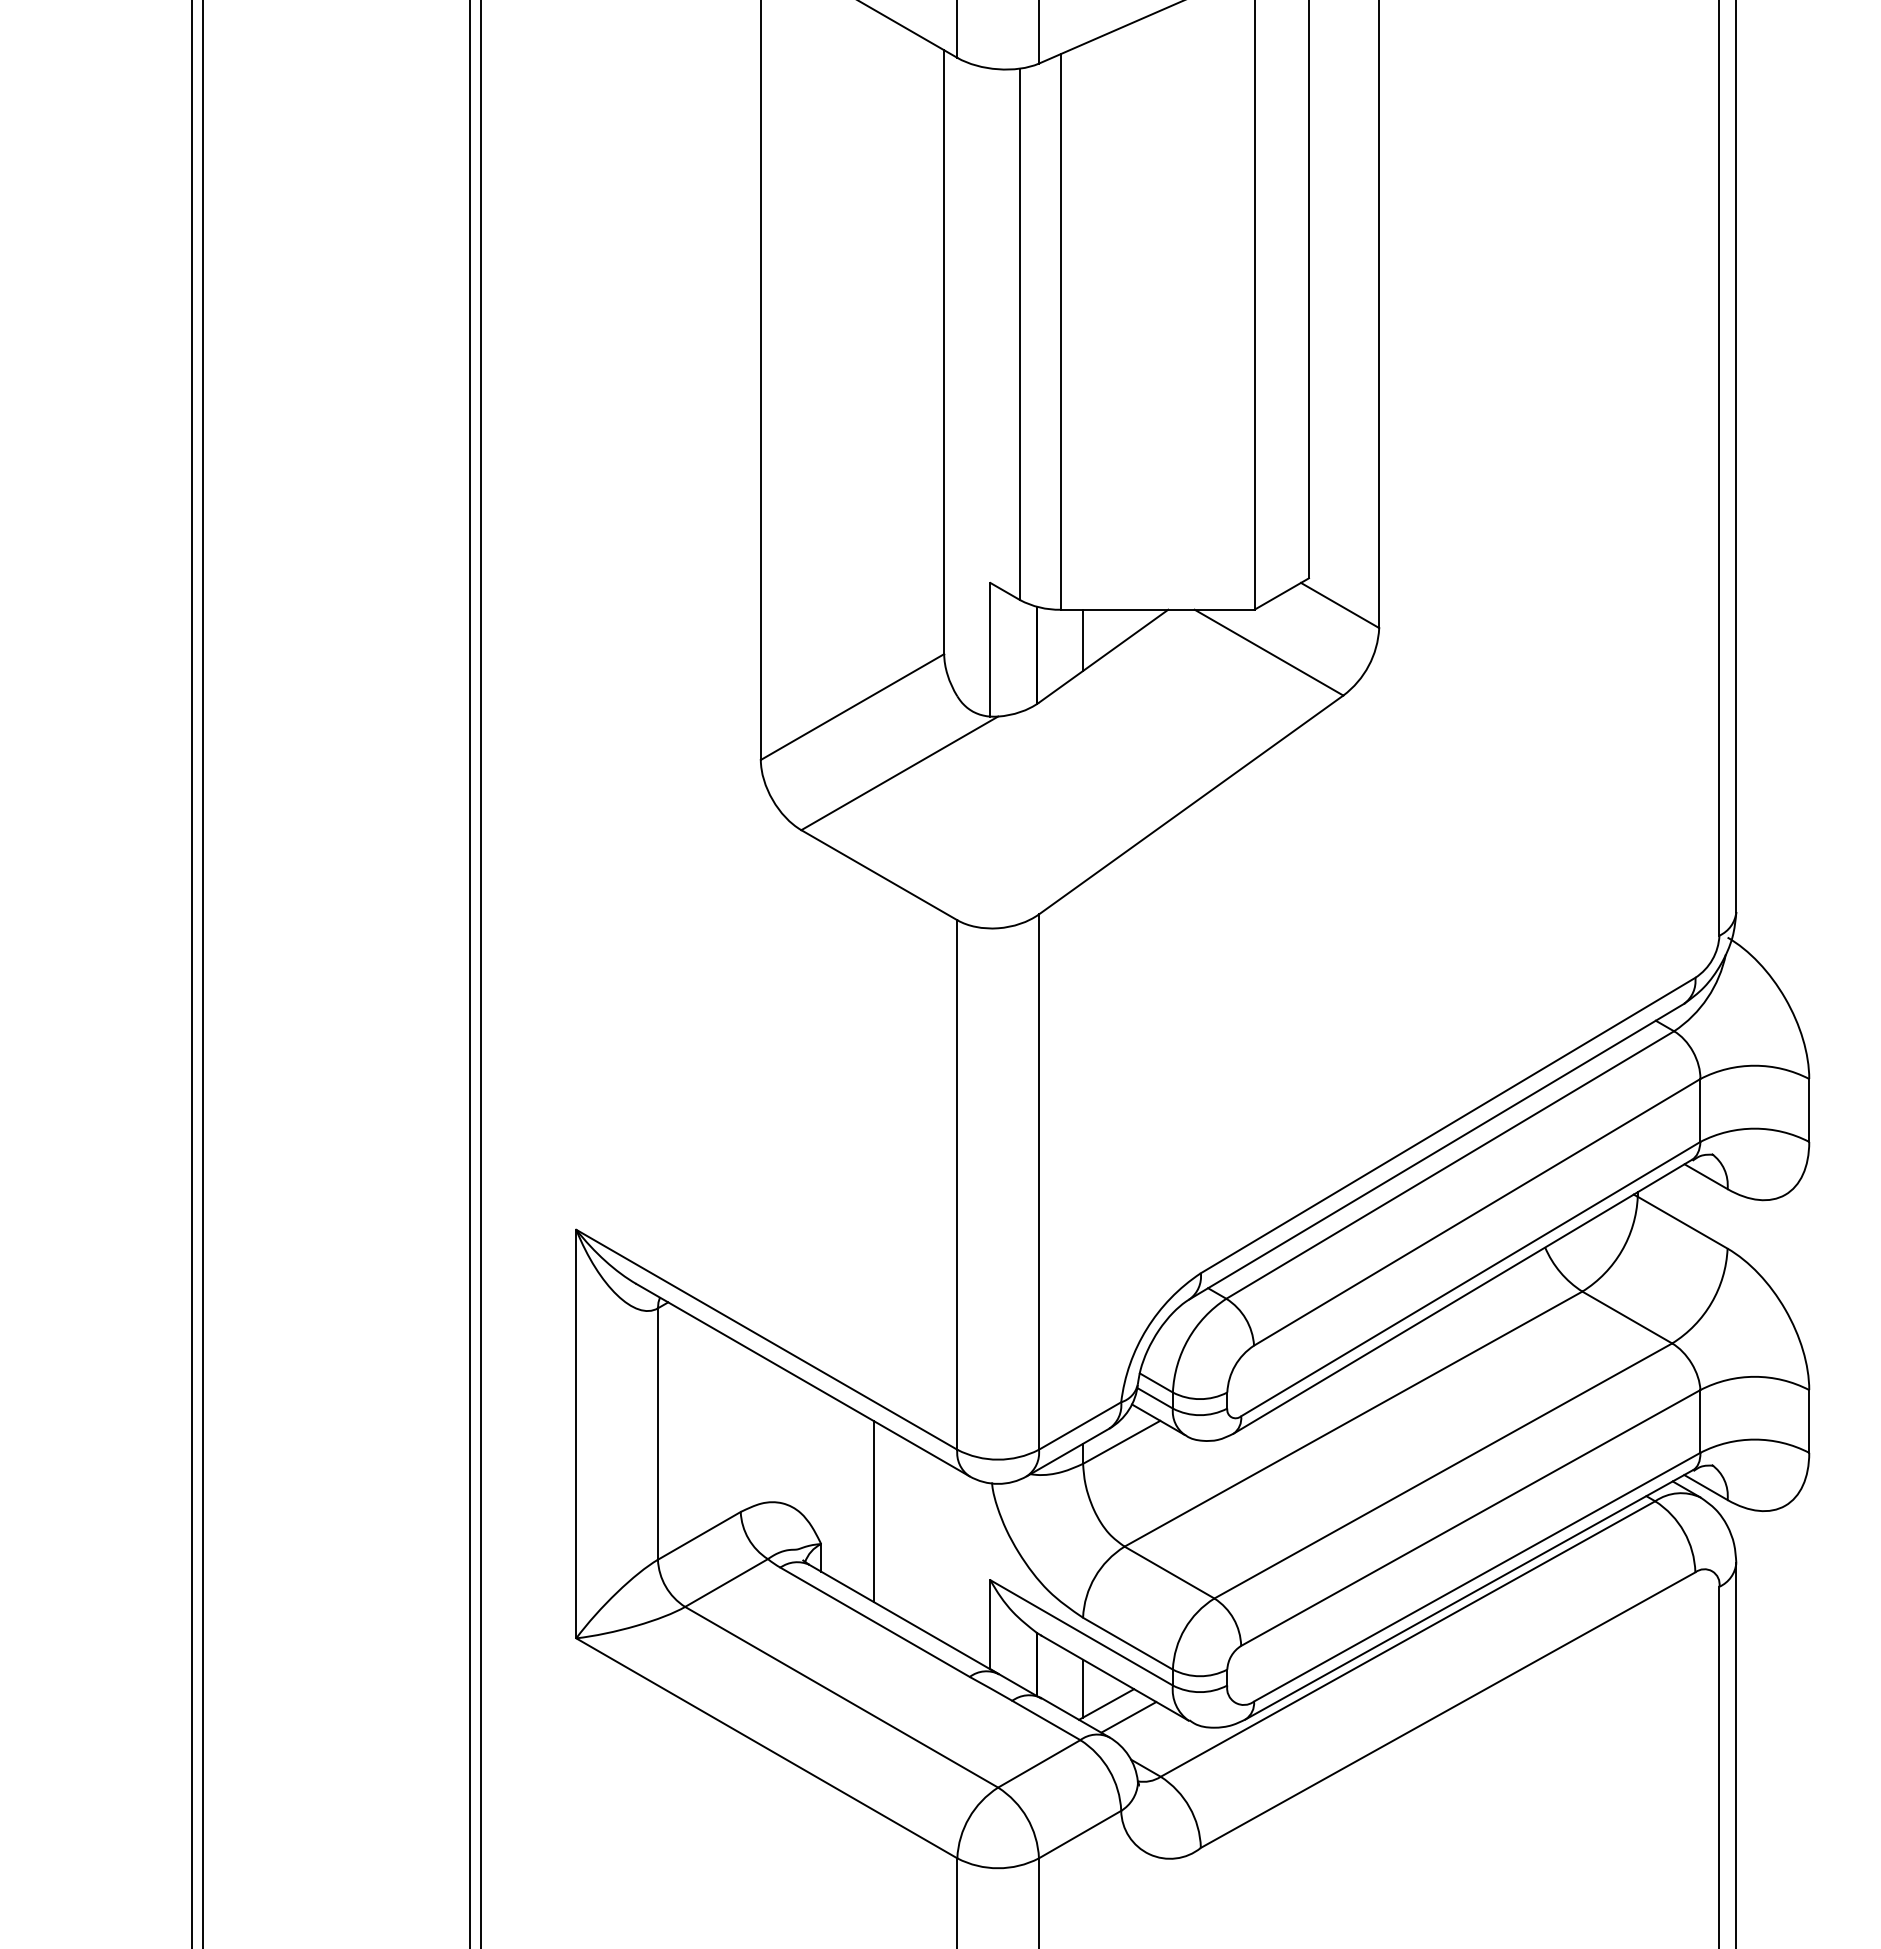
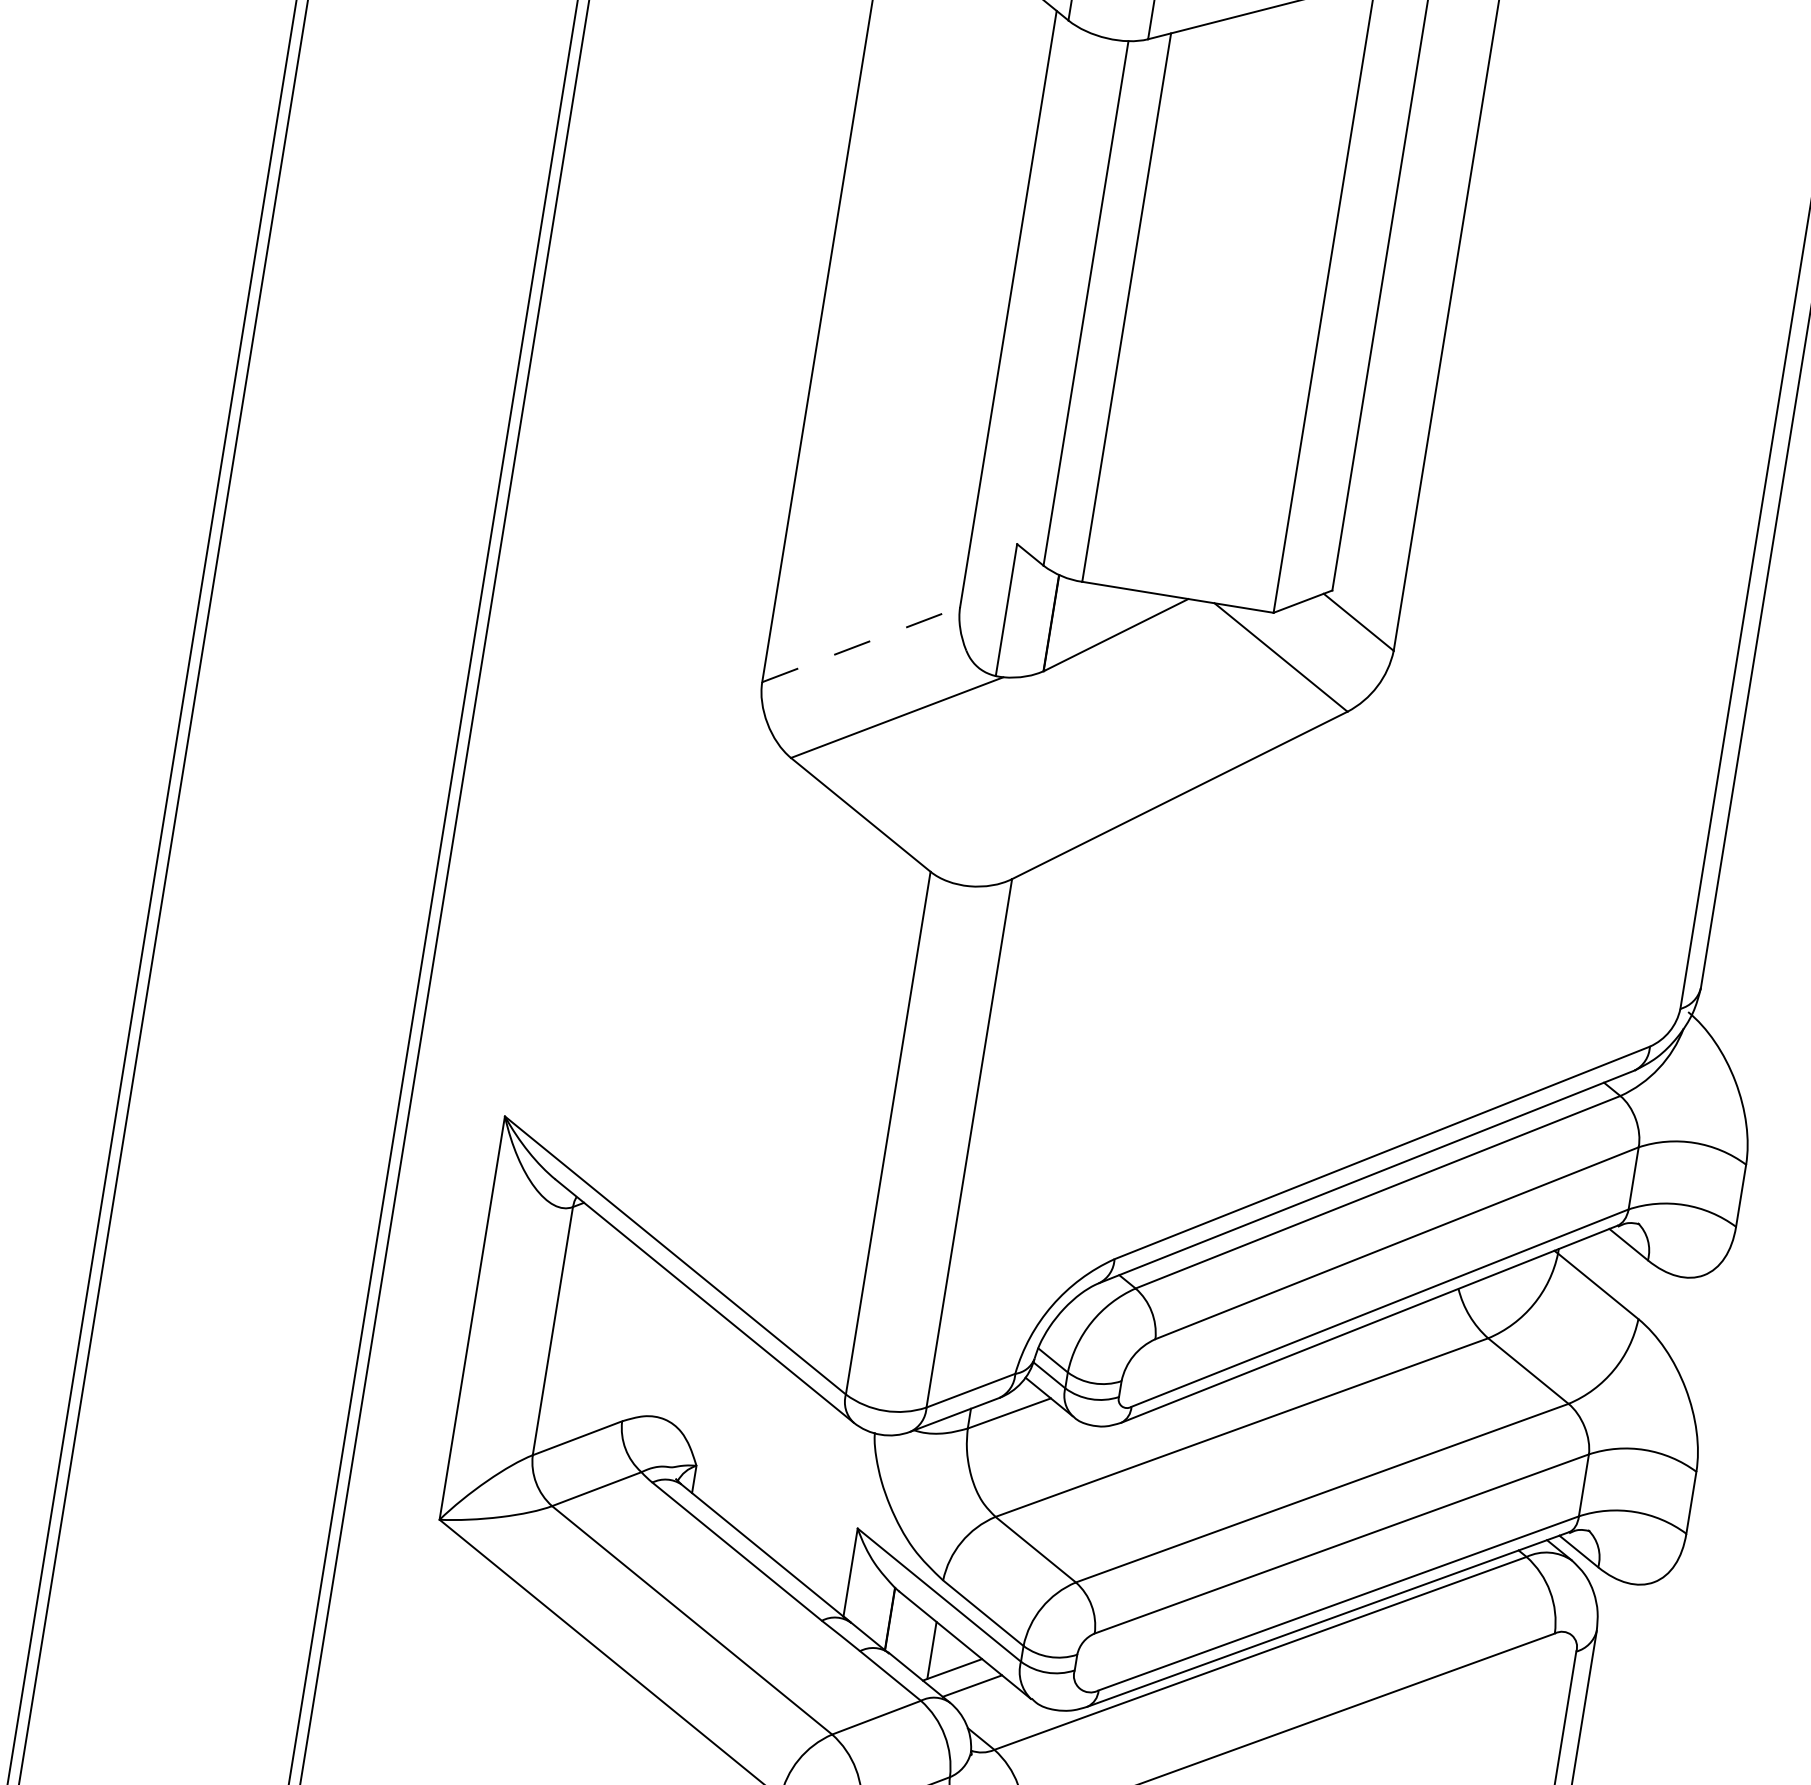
line: (1083, 639) -> (1100, 614), removed
line: (852, 707) -> (861, 645), solid -> dashed
line: (873, 1510) -> (753, 1441), removed

